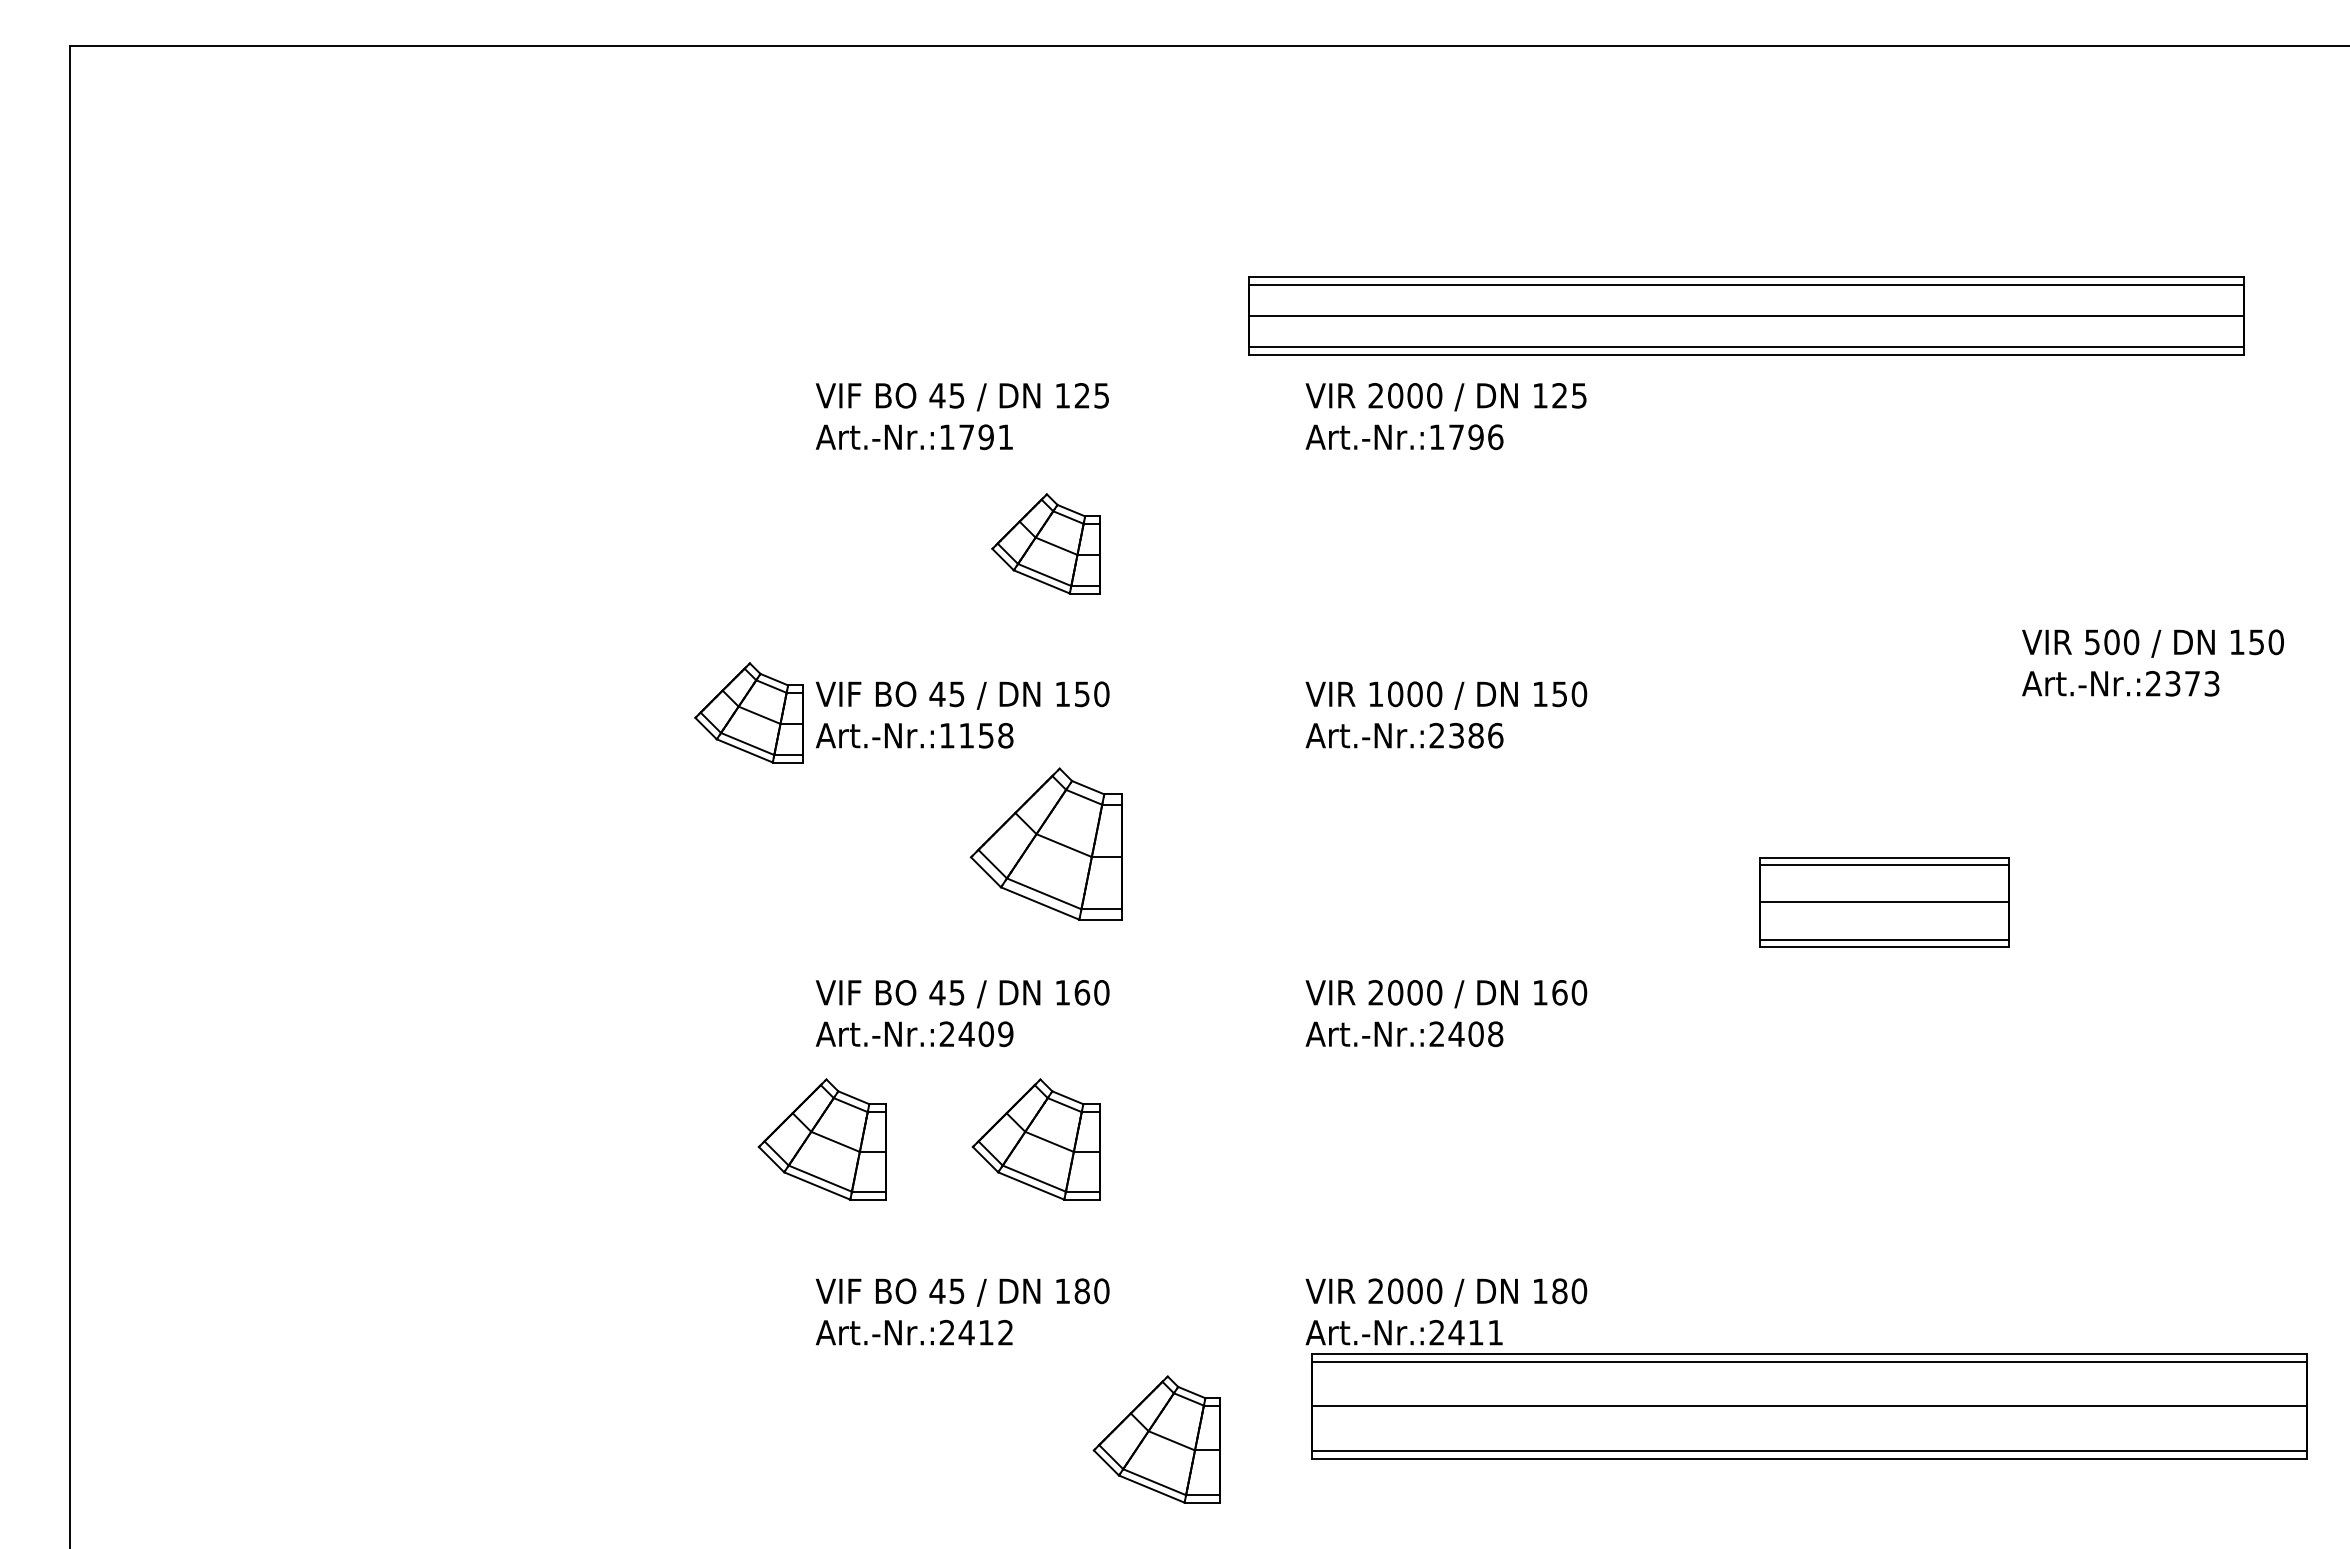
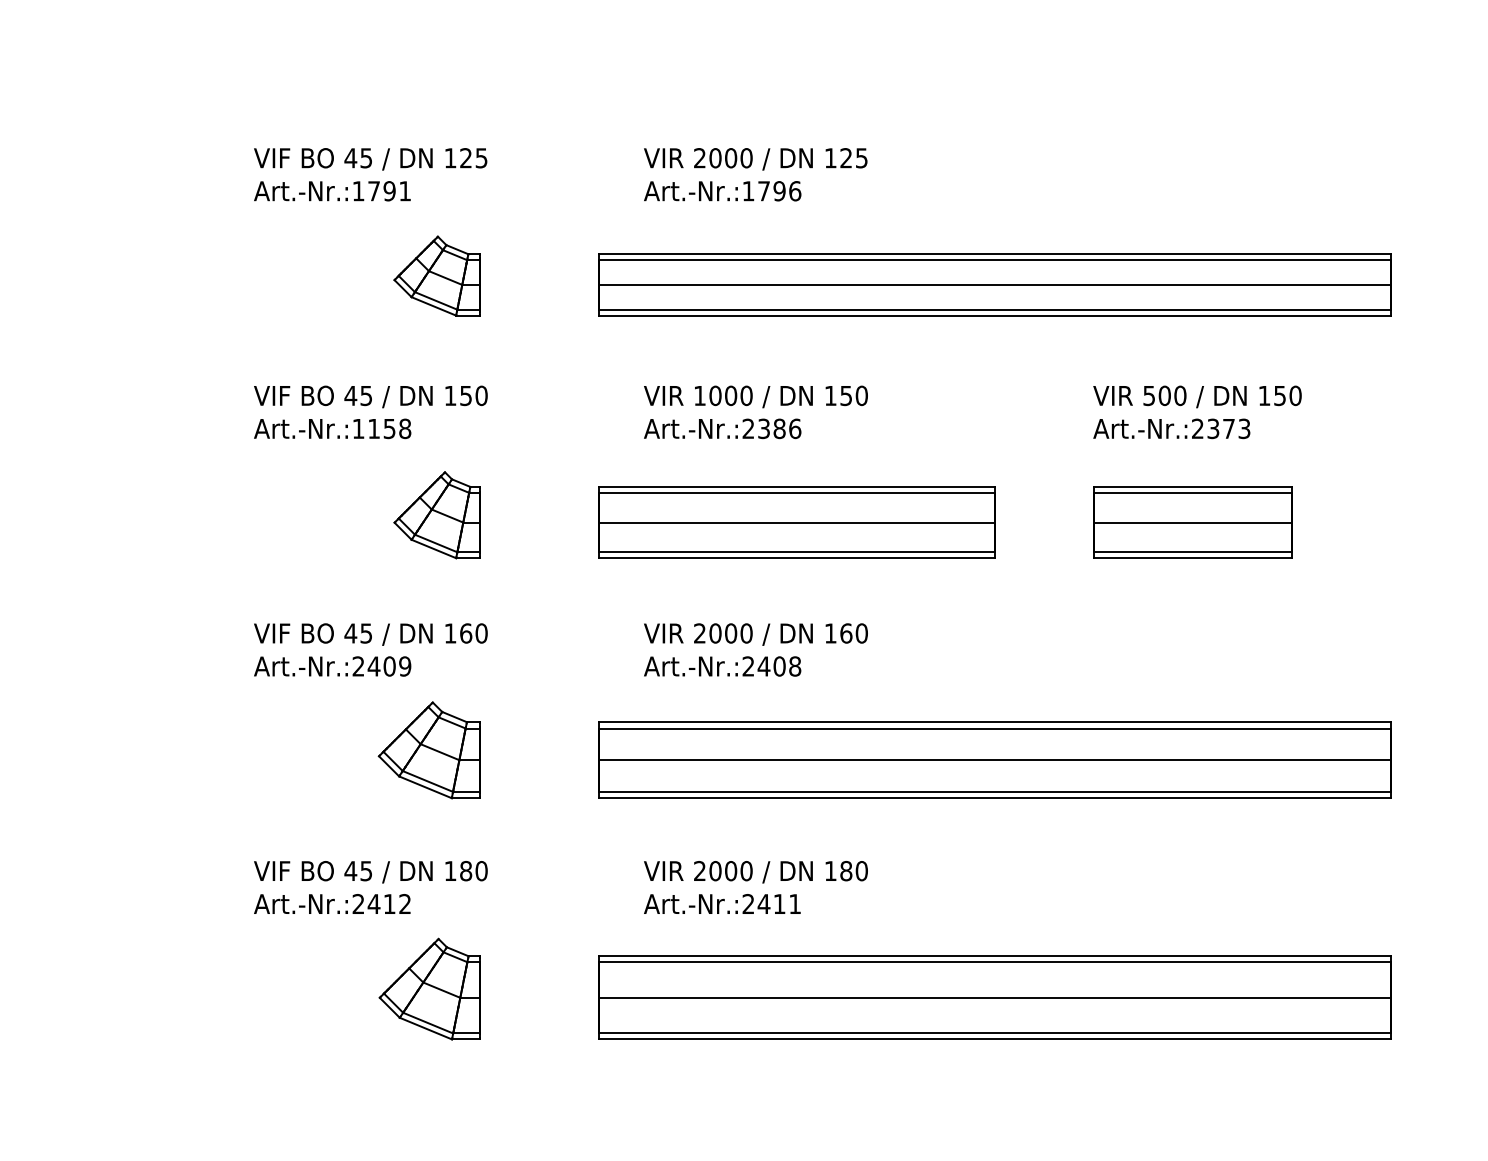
part: (1746, 315) -> (994, 284), moved
text: (2152, 662) -> (1197, 411), moved
part: (748, 712) -> (200, 410), removed
part: (1045, 844) -> (436, 515), size x0.71
part: (1497, 853) -> (796, 522), added
part: (1884, 902) -> (1193, 522), moved
part: (821, 1139) -> (258, 750), removed
part: (1746, 1151) -> (994, 759), added
part: (1809, 1406) -> (994, 997), moved
part: (1156, 1439) -> (429, 989), moved

